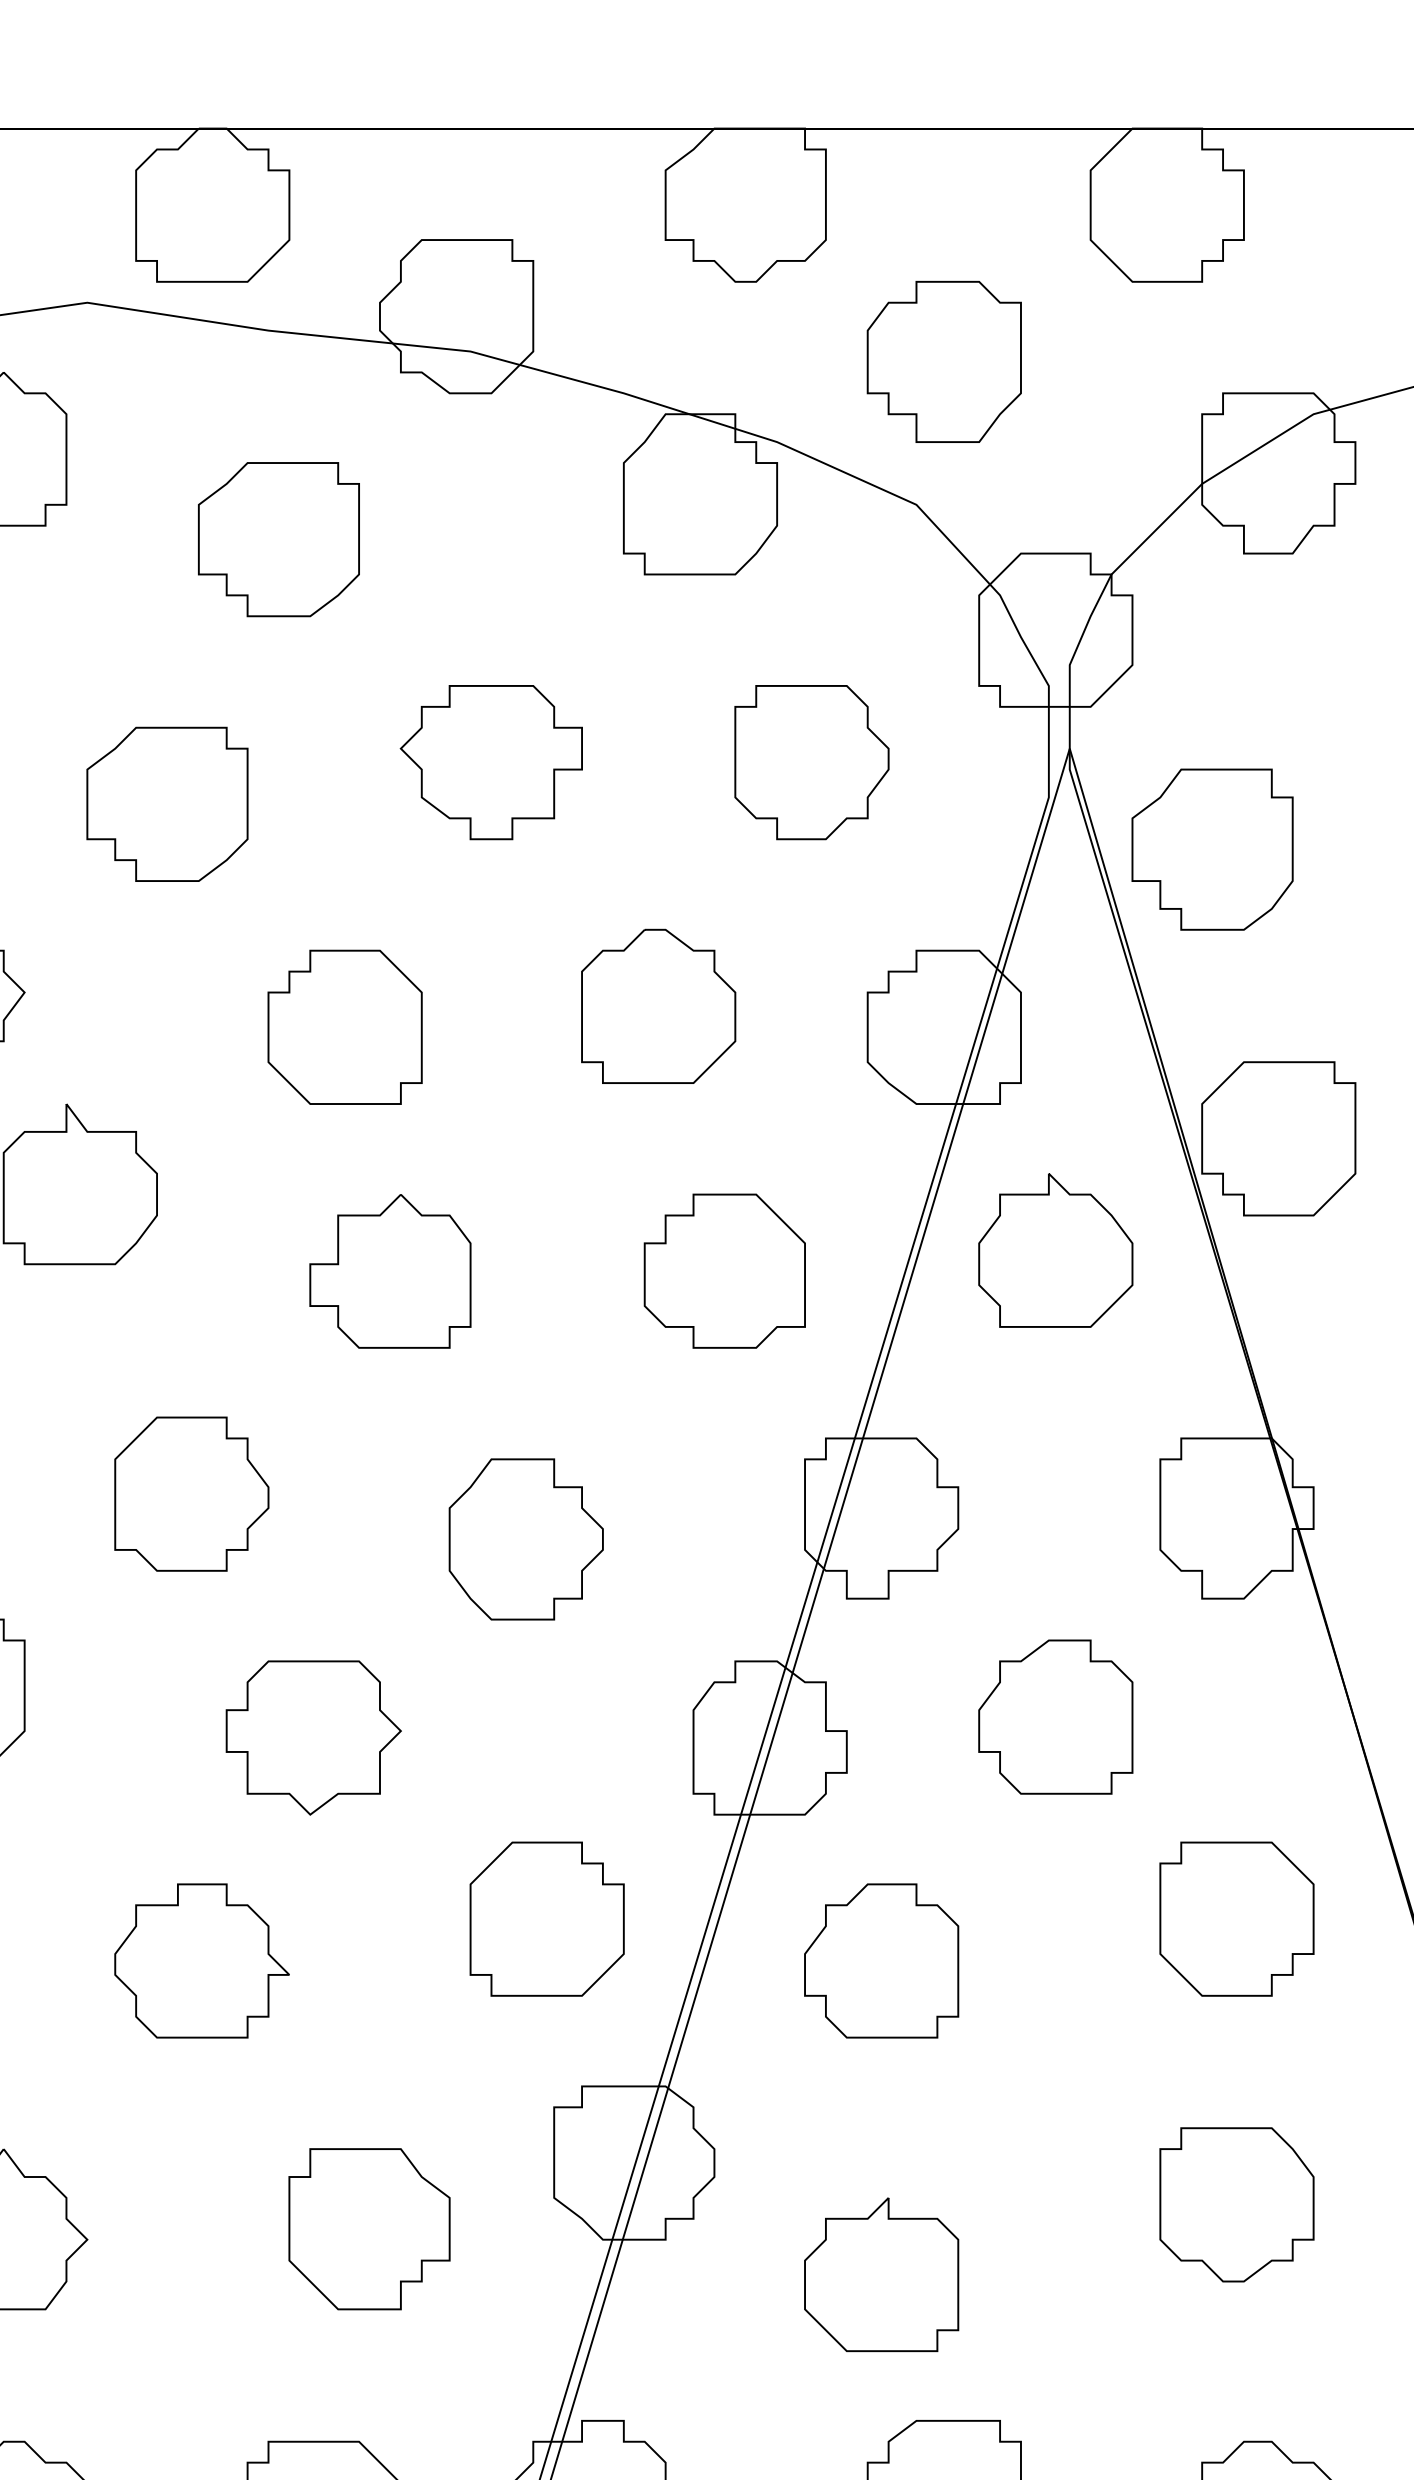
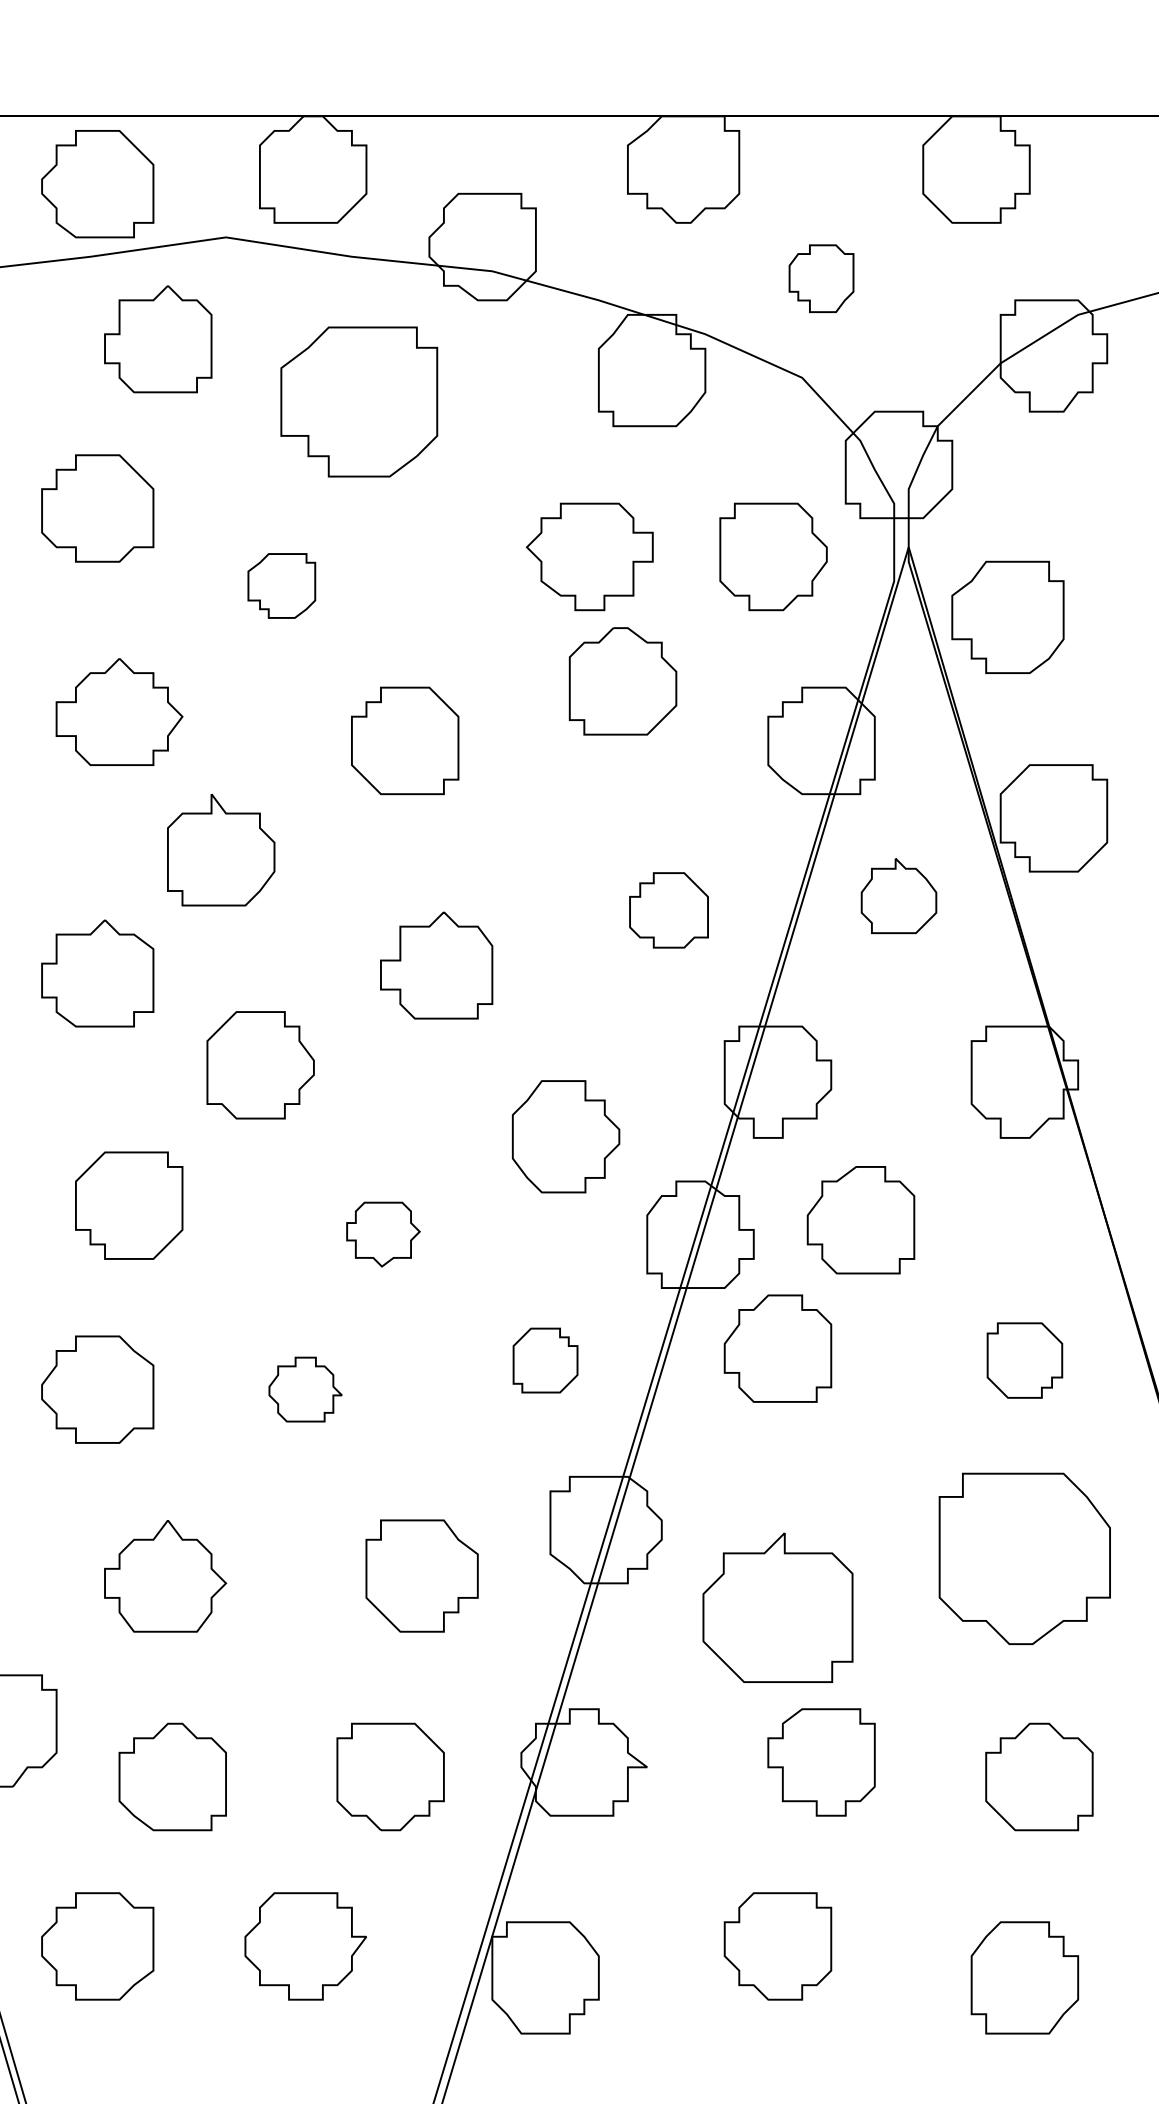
part: (944, 361) -> (821, 278), size x0.6
part: (277, 538) -> (358, 401), size x1.4
part: (490, 761) -> (589, 556), moved
part: (811, 761) -> (773, 556), moved
part: (167, 803) -> (281, 585), size x0.6
part: (657, 1006) -> (622, 681), moved
part: (1055, 1249) -> (898, 895), size x0.7
part: (390, 1271) -> (436, 965), moved
part: (724, 1271) -> (668, 910), size x0.7
part: (191, 1494) -> (260, 1065), moved
part: (525, 1539) -> (565, 1136), moved
part: (1055, 1717) -> (860, 1220), moved
part: (313, 1737) -> (383, 1234), size x0.6
part: (547, 1918) -> (545, 1360), size x0.6
part: (1236, 1918) -> (1024, 1360), size x0.7
part: (201, 1960) -> (305, 1389), size x0.6
part: (880, 1960) -> (777, 1348), moved
part: (1236, 2205) -> (1024, 1559), size x1.6
part: (880, 2274) -> (777, 1607), size x1.4

